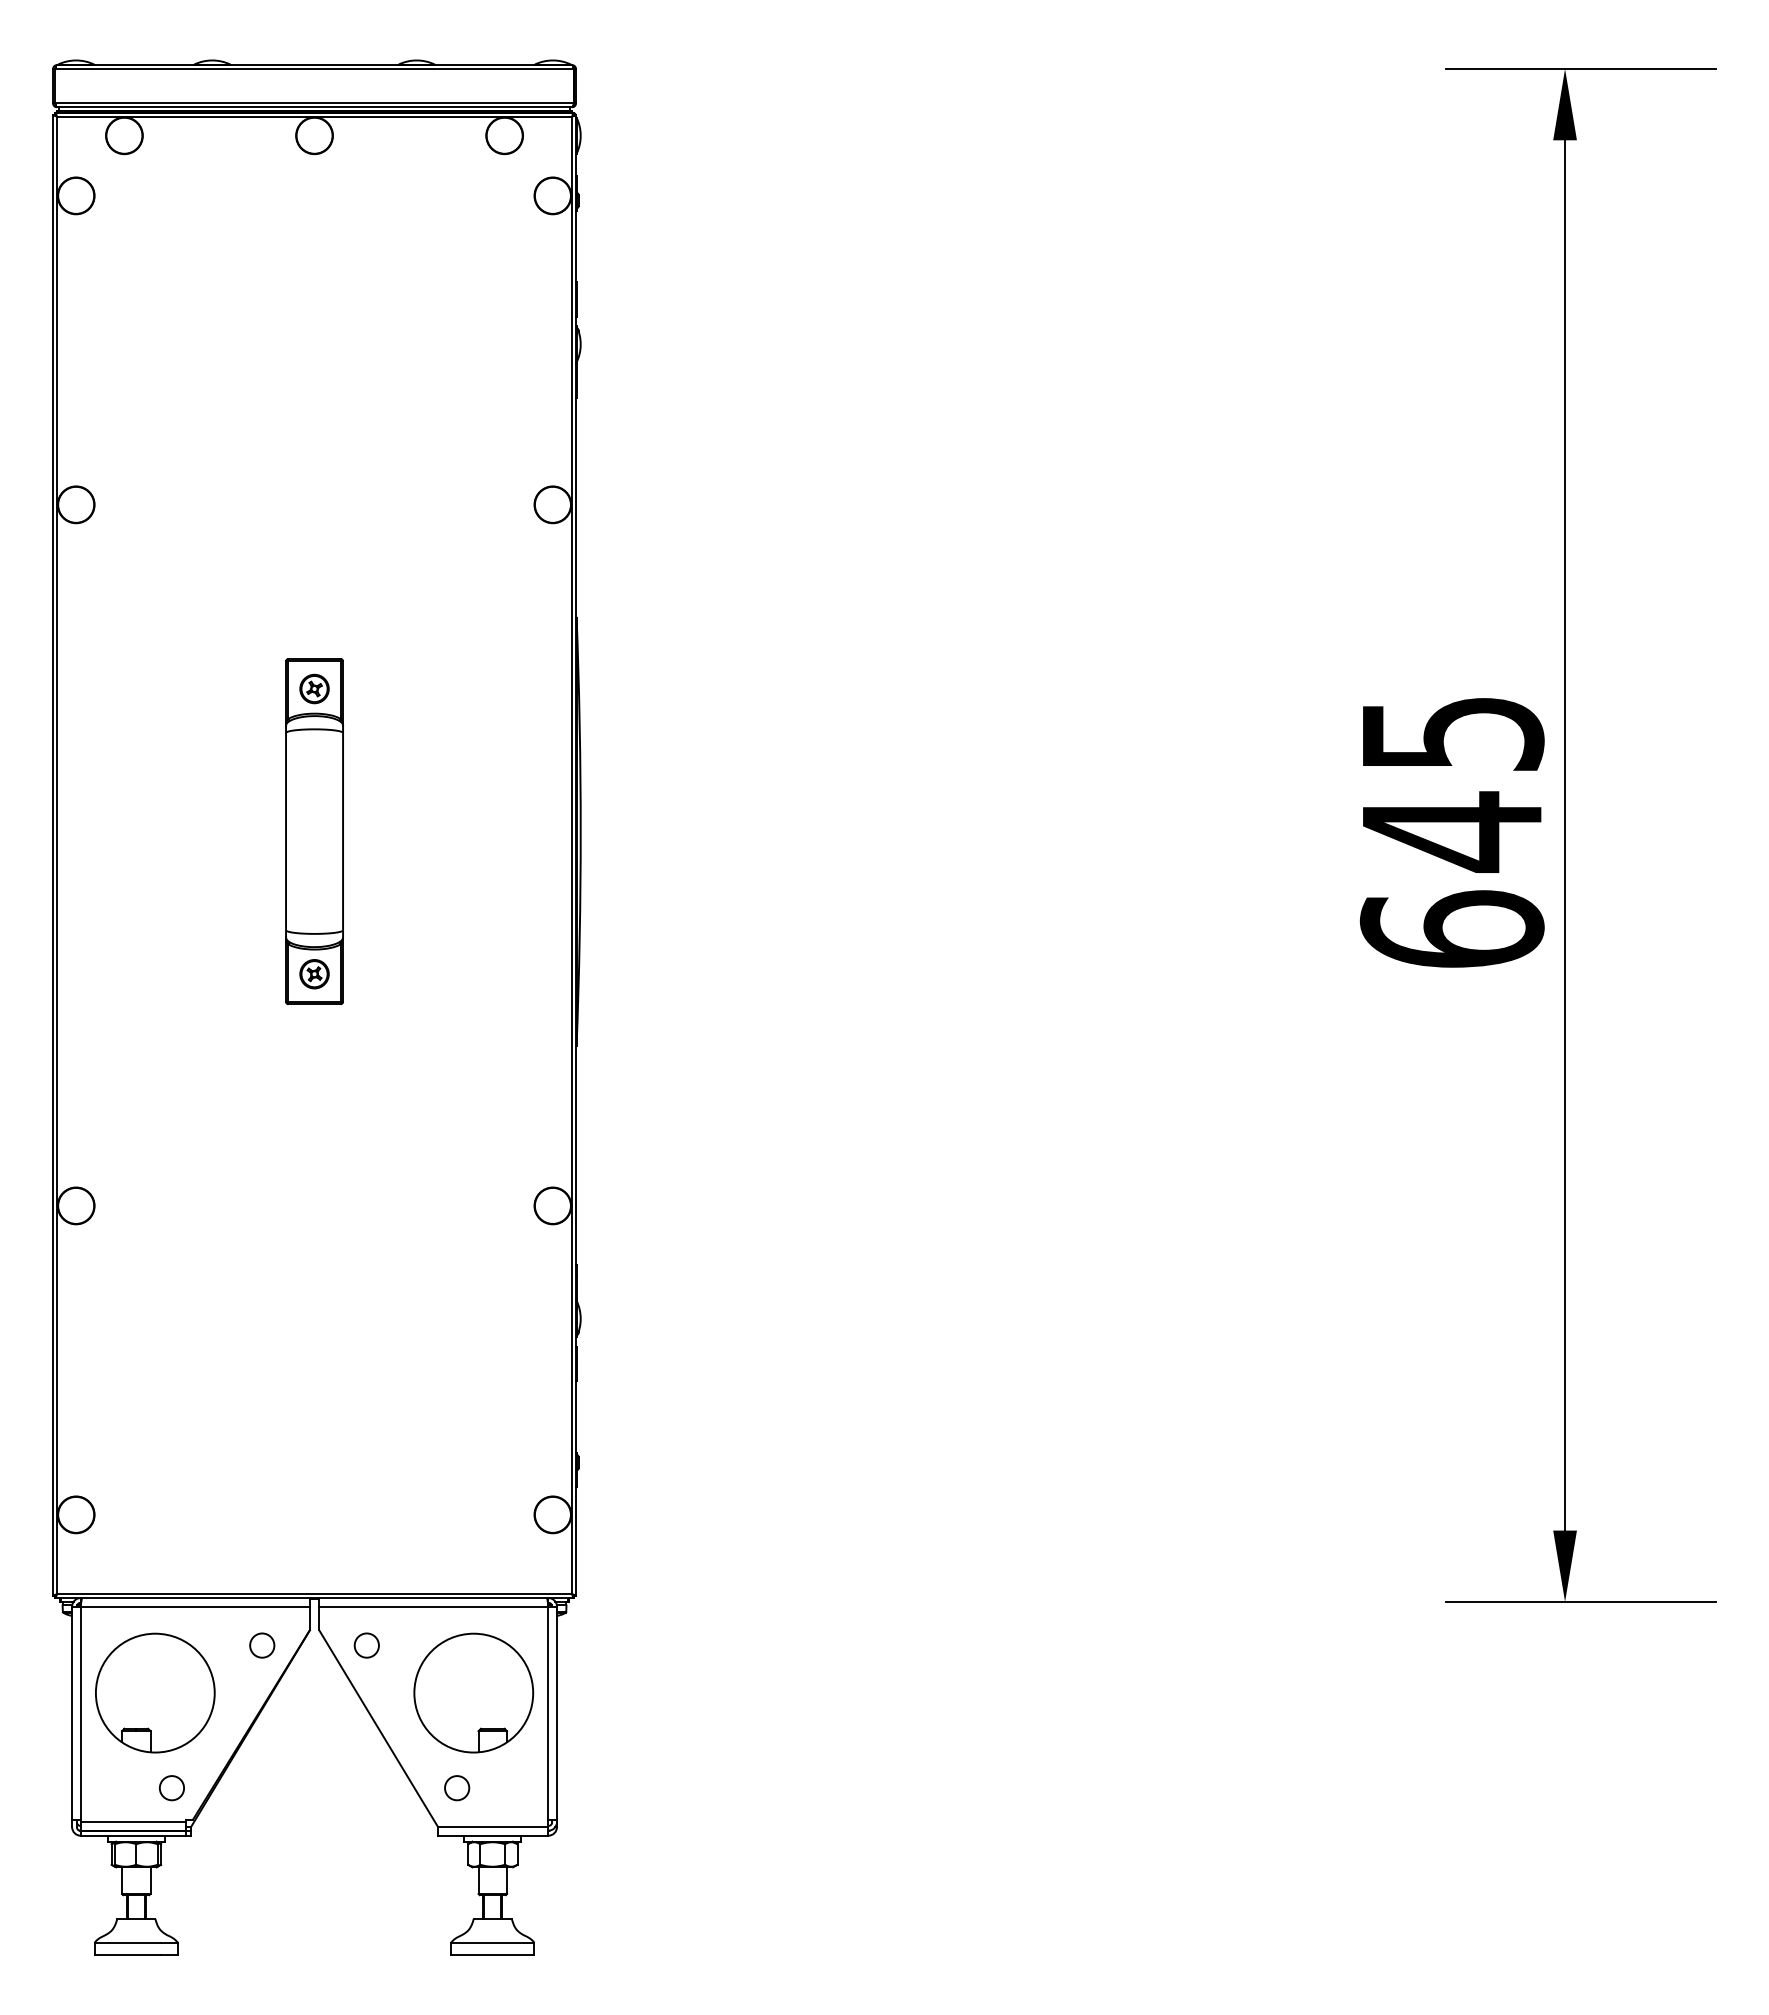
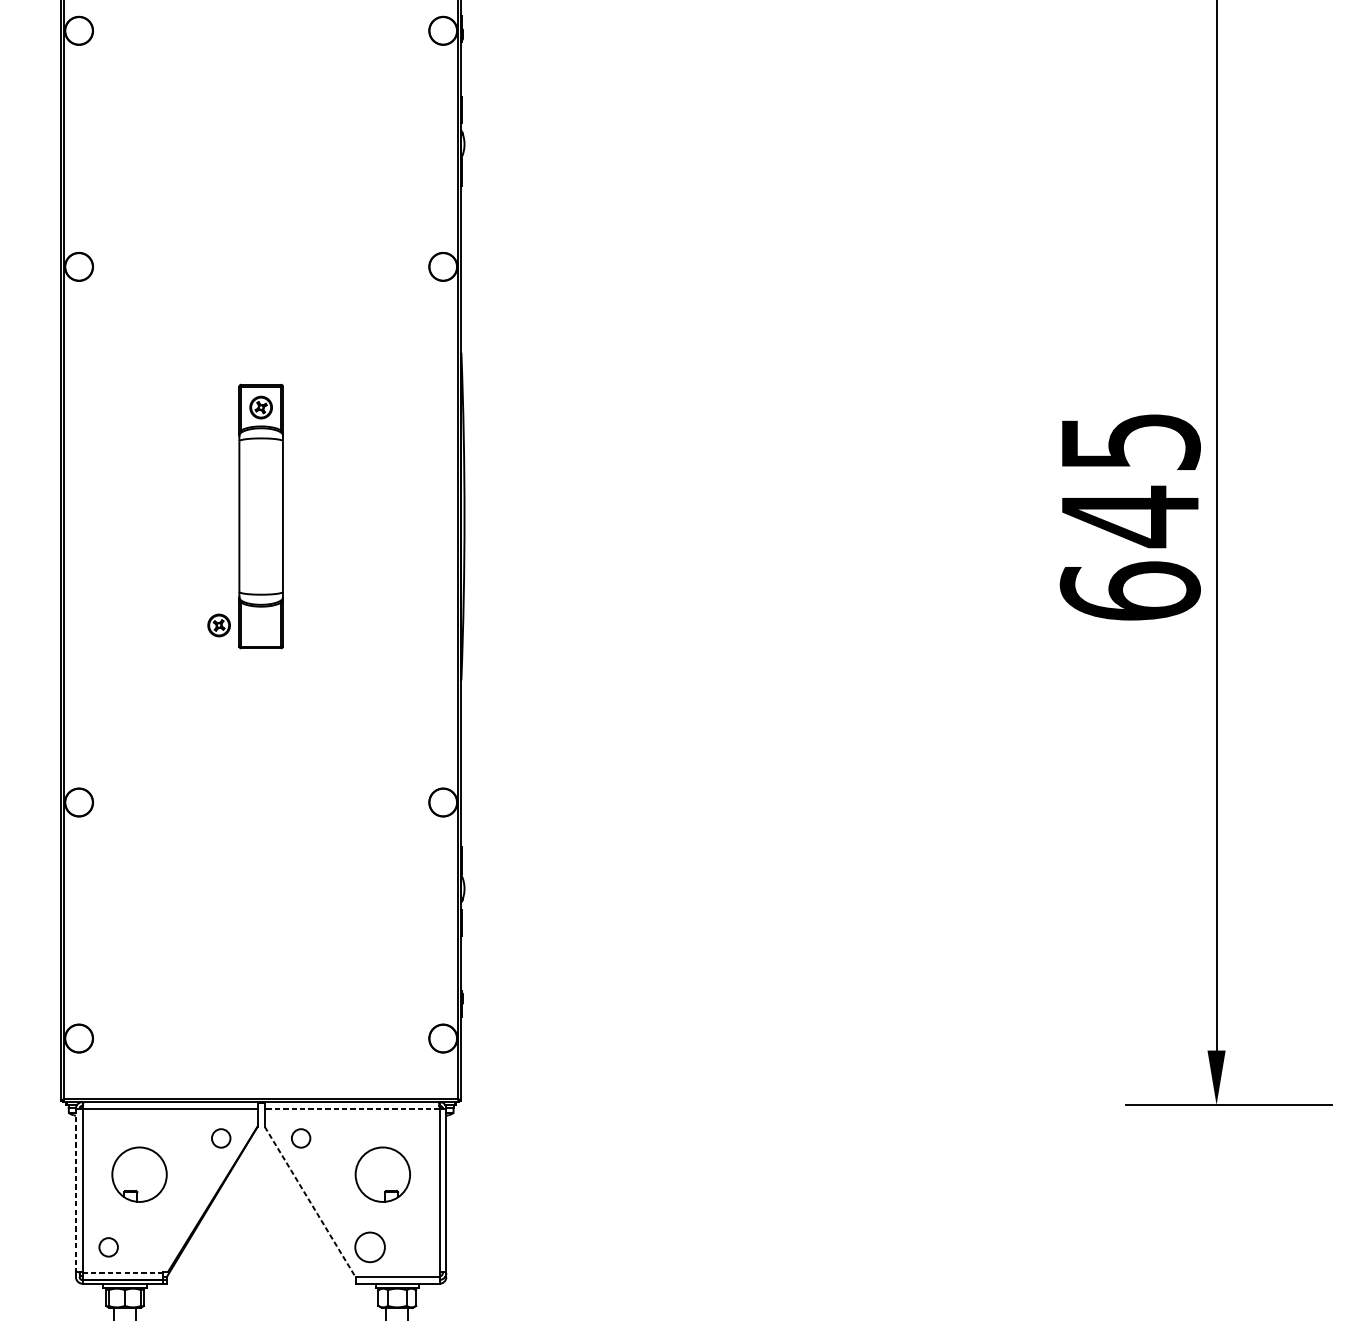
part: (314, 974) -> (219, 625), moved
line: (433, 1606) -> (352, 1108), solid -> dashed
part: (155, 1692) -> (139, 1174), size x0.6
part: (473, 1692) -> (382, 1174), size x0.6
line: (72, 1713) -> (76, 1190), solid -> dashed
line: (378, 1728) -> (310, 1201), solid -> dashed
circle: (171, 1788) -> (108, 1247), moved
circle: (457, 1788) -> (370, 1247), size x1.6
line: (133, 1822) -> (122, 1273), solid -> dashed

